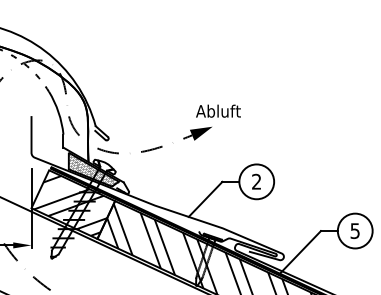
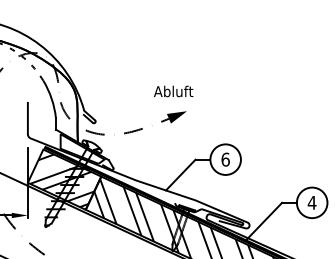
text: (218, 110) -> (173, 90), moved
hatch: (93, 170) -> (82, 149), removed
text: (256, 181) -> (225, 159), 2 -> 6
text: (355, 231) -> (312, 203), 5 -> 4

